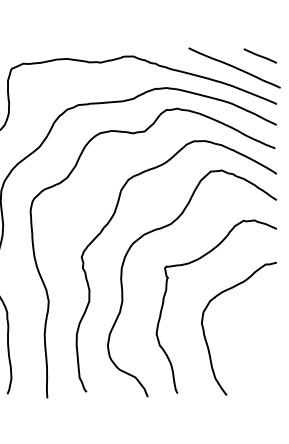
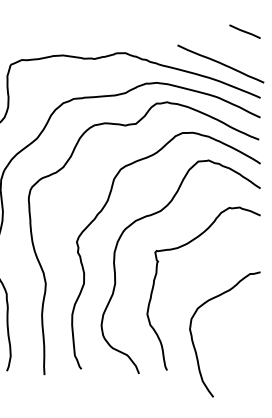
line: (259, 55) -> (244, 31), moved
curve: (205, 335) -> (193, 340), moved

